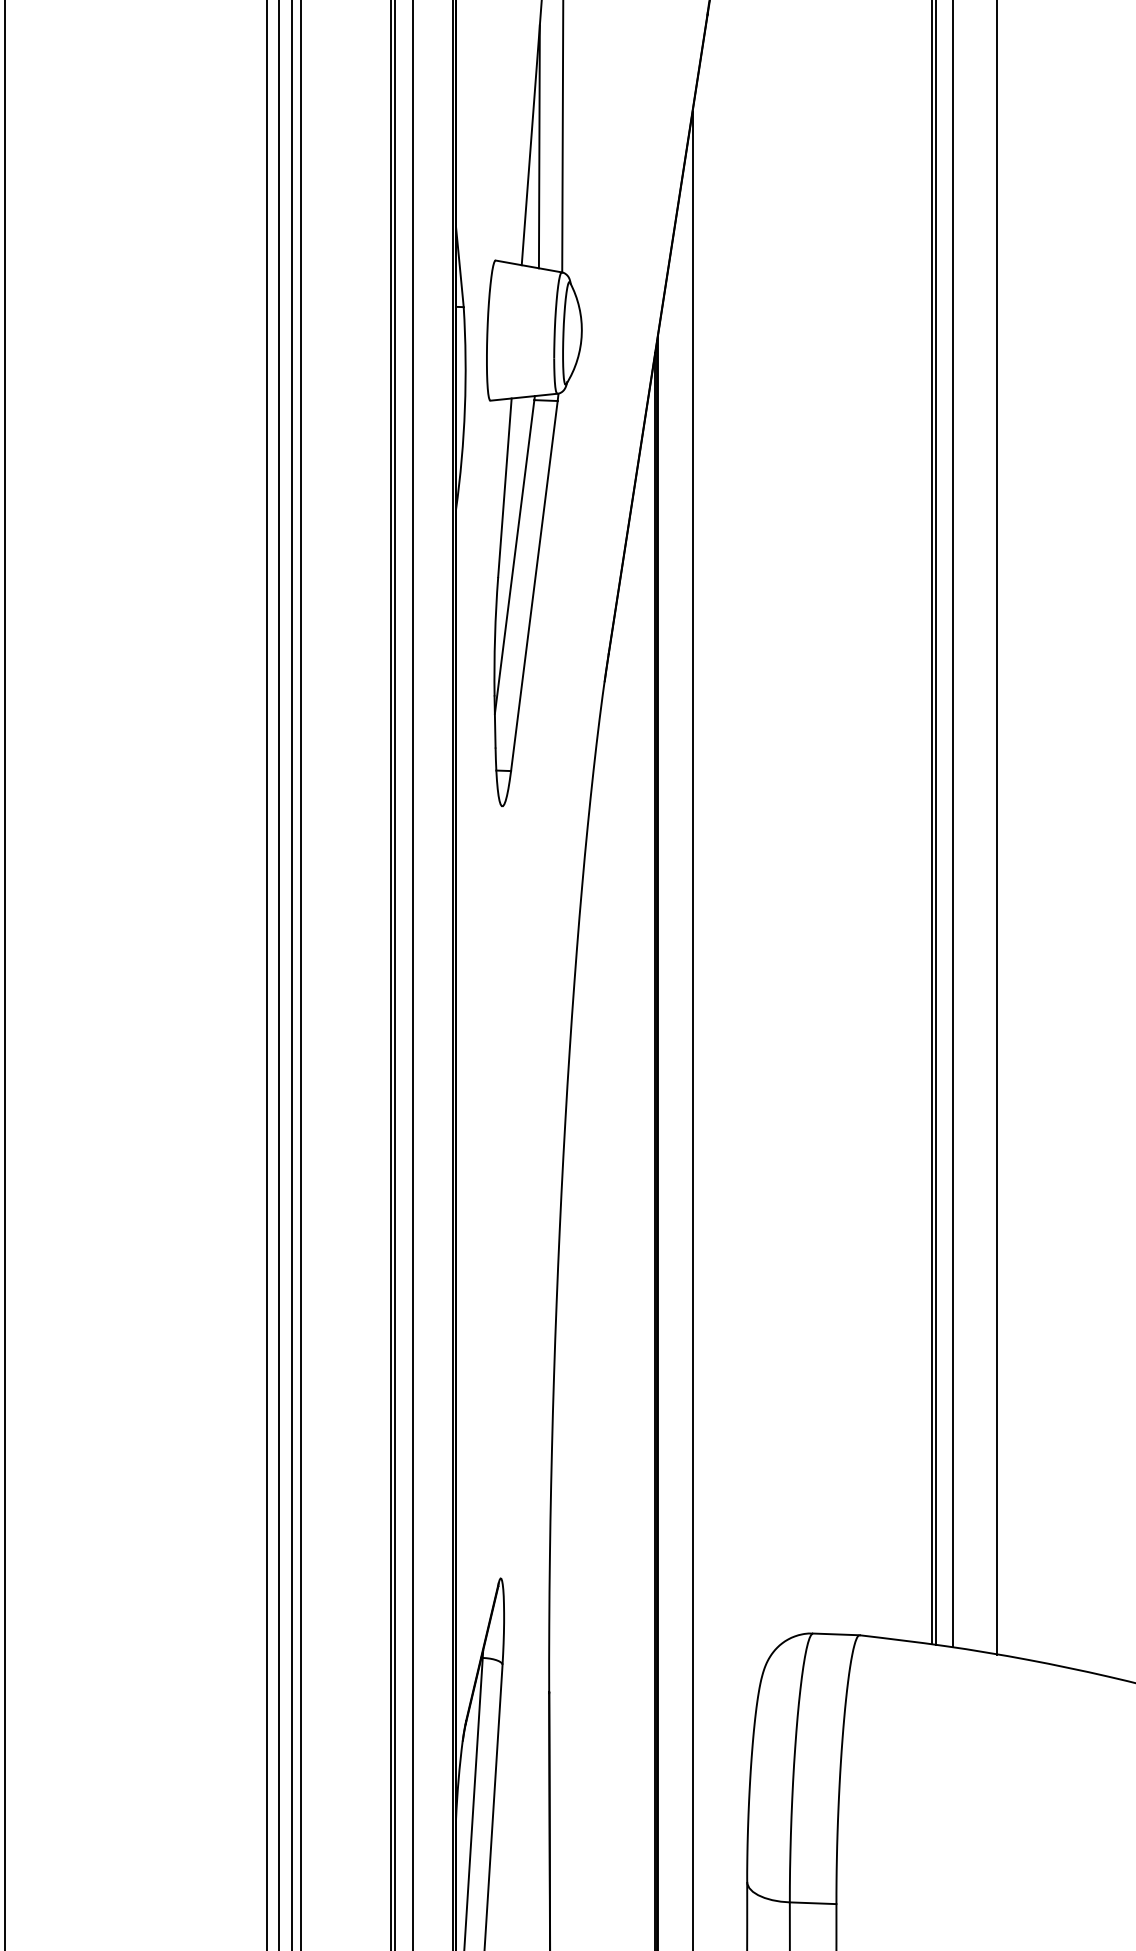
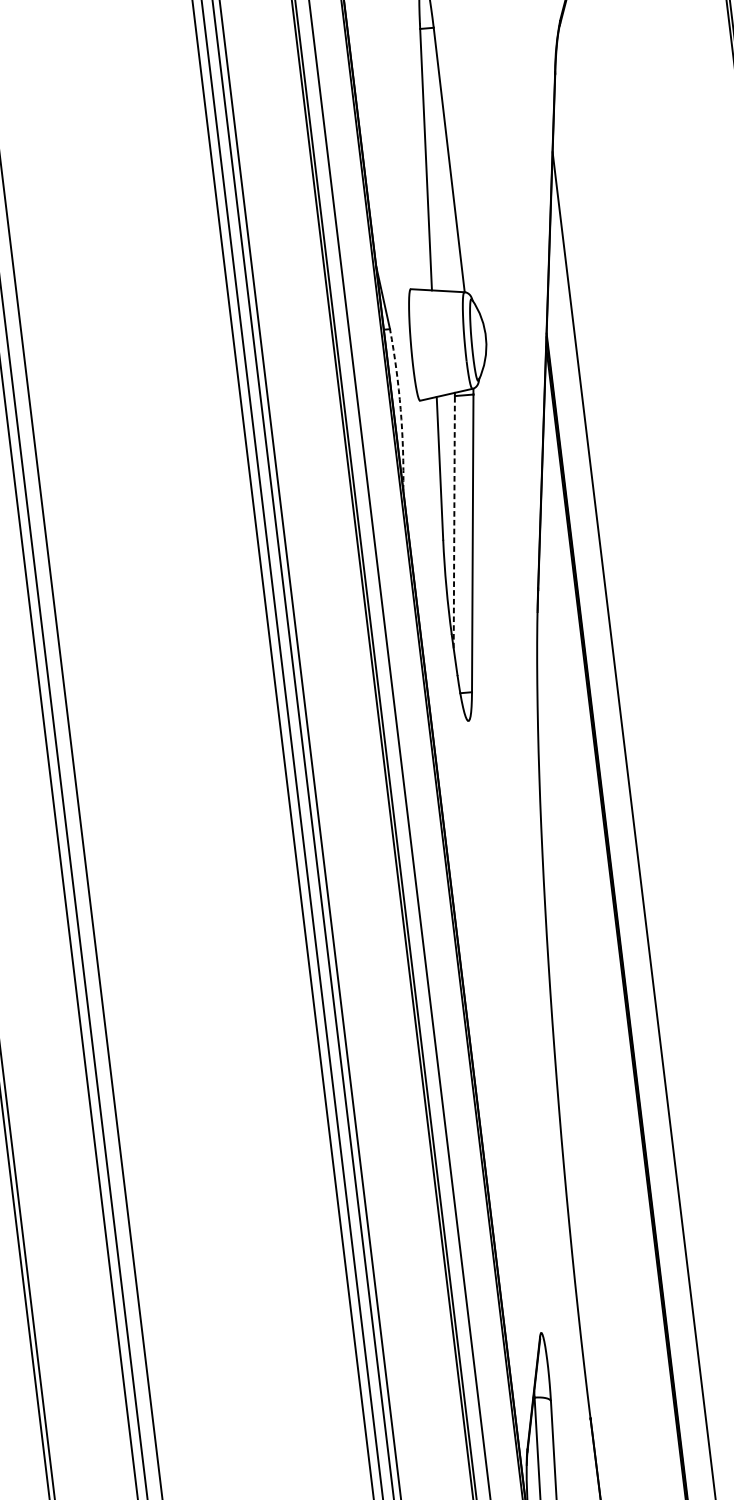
line: (538, 146) -> (433, 194), removed
arc: (464, 408) -> (400, 409), solid -> dashed
line: (514, 556) -> (454, 521), solid -> dashed

